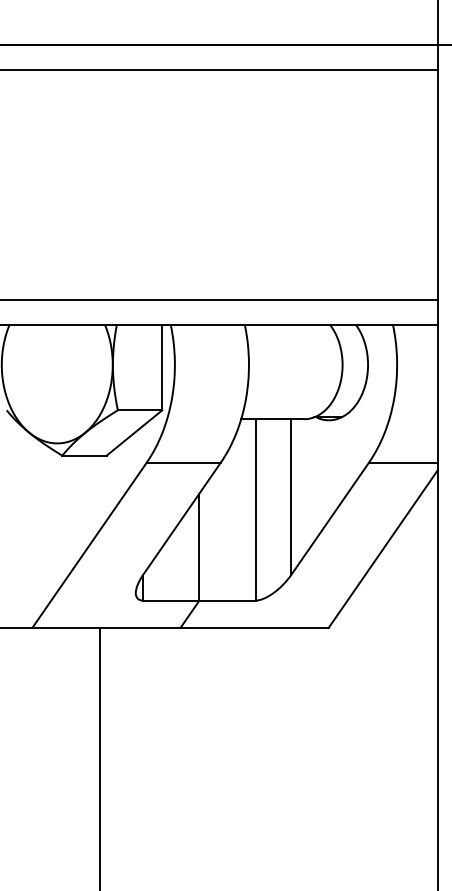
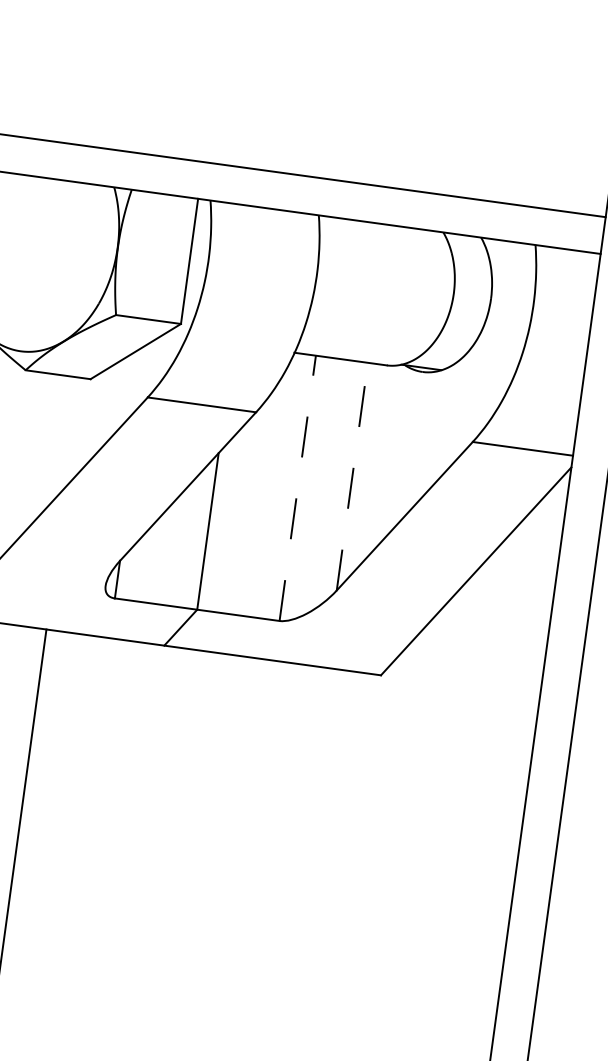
line: (291, 497) -> (352, 477), solid -> dashed
line: (255, 509) -> (297, 487), solid -> dashed

